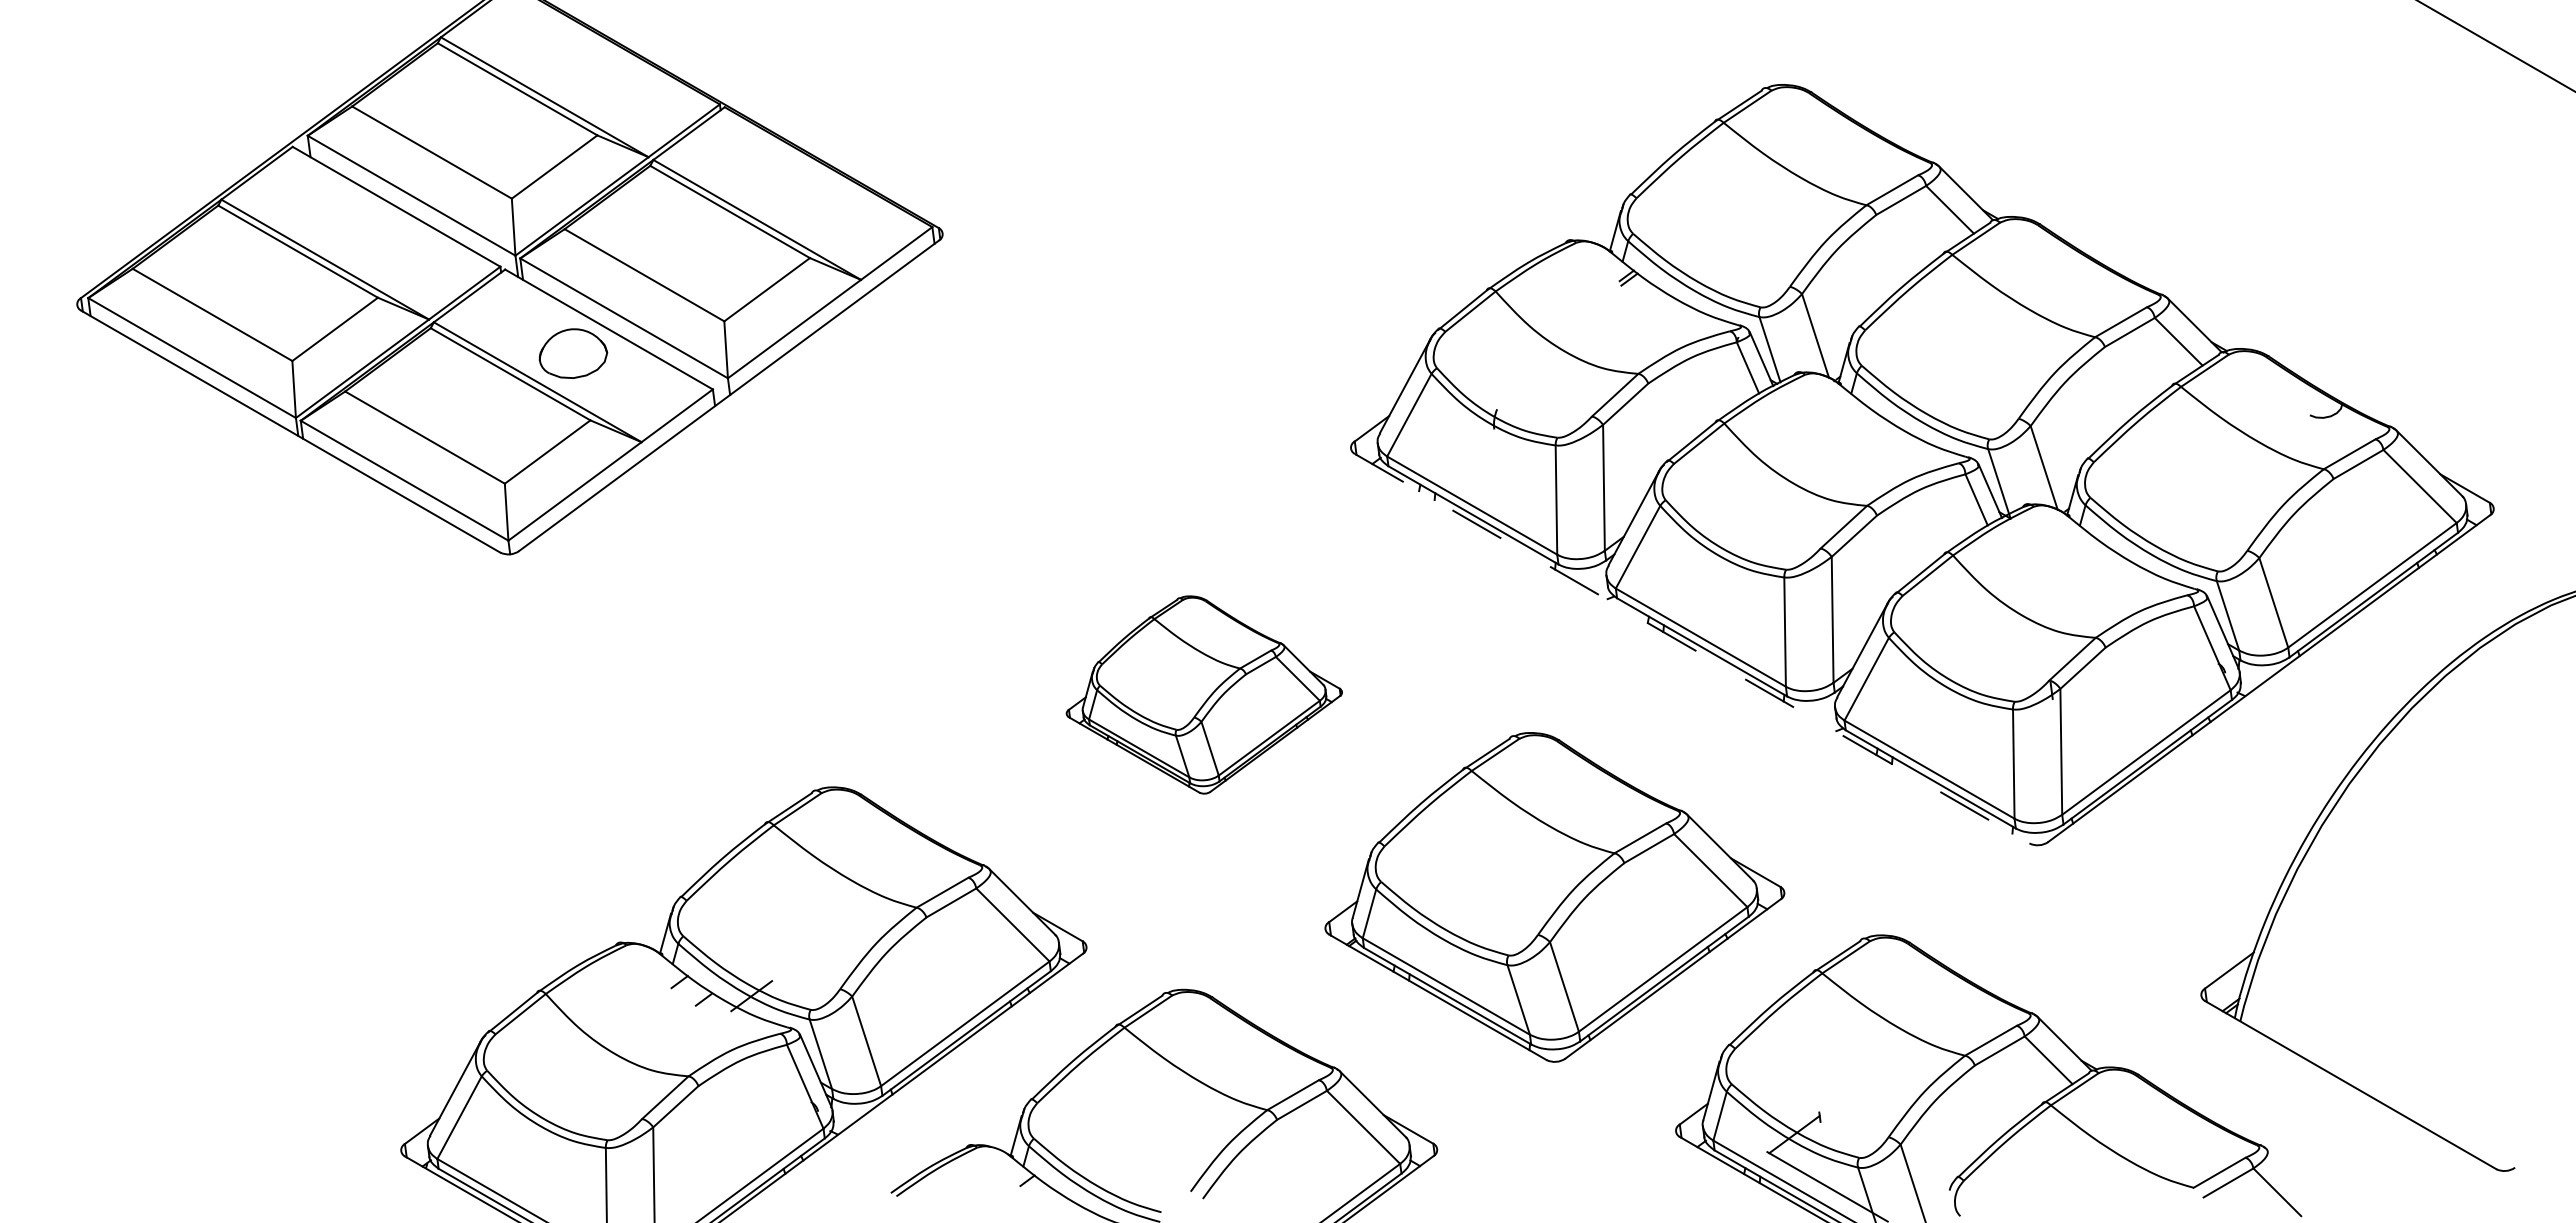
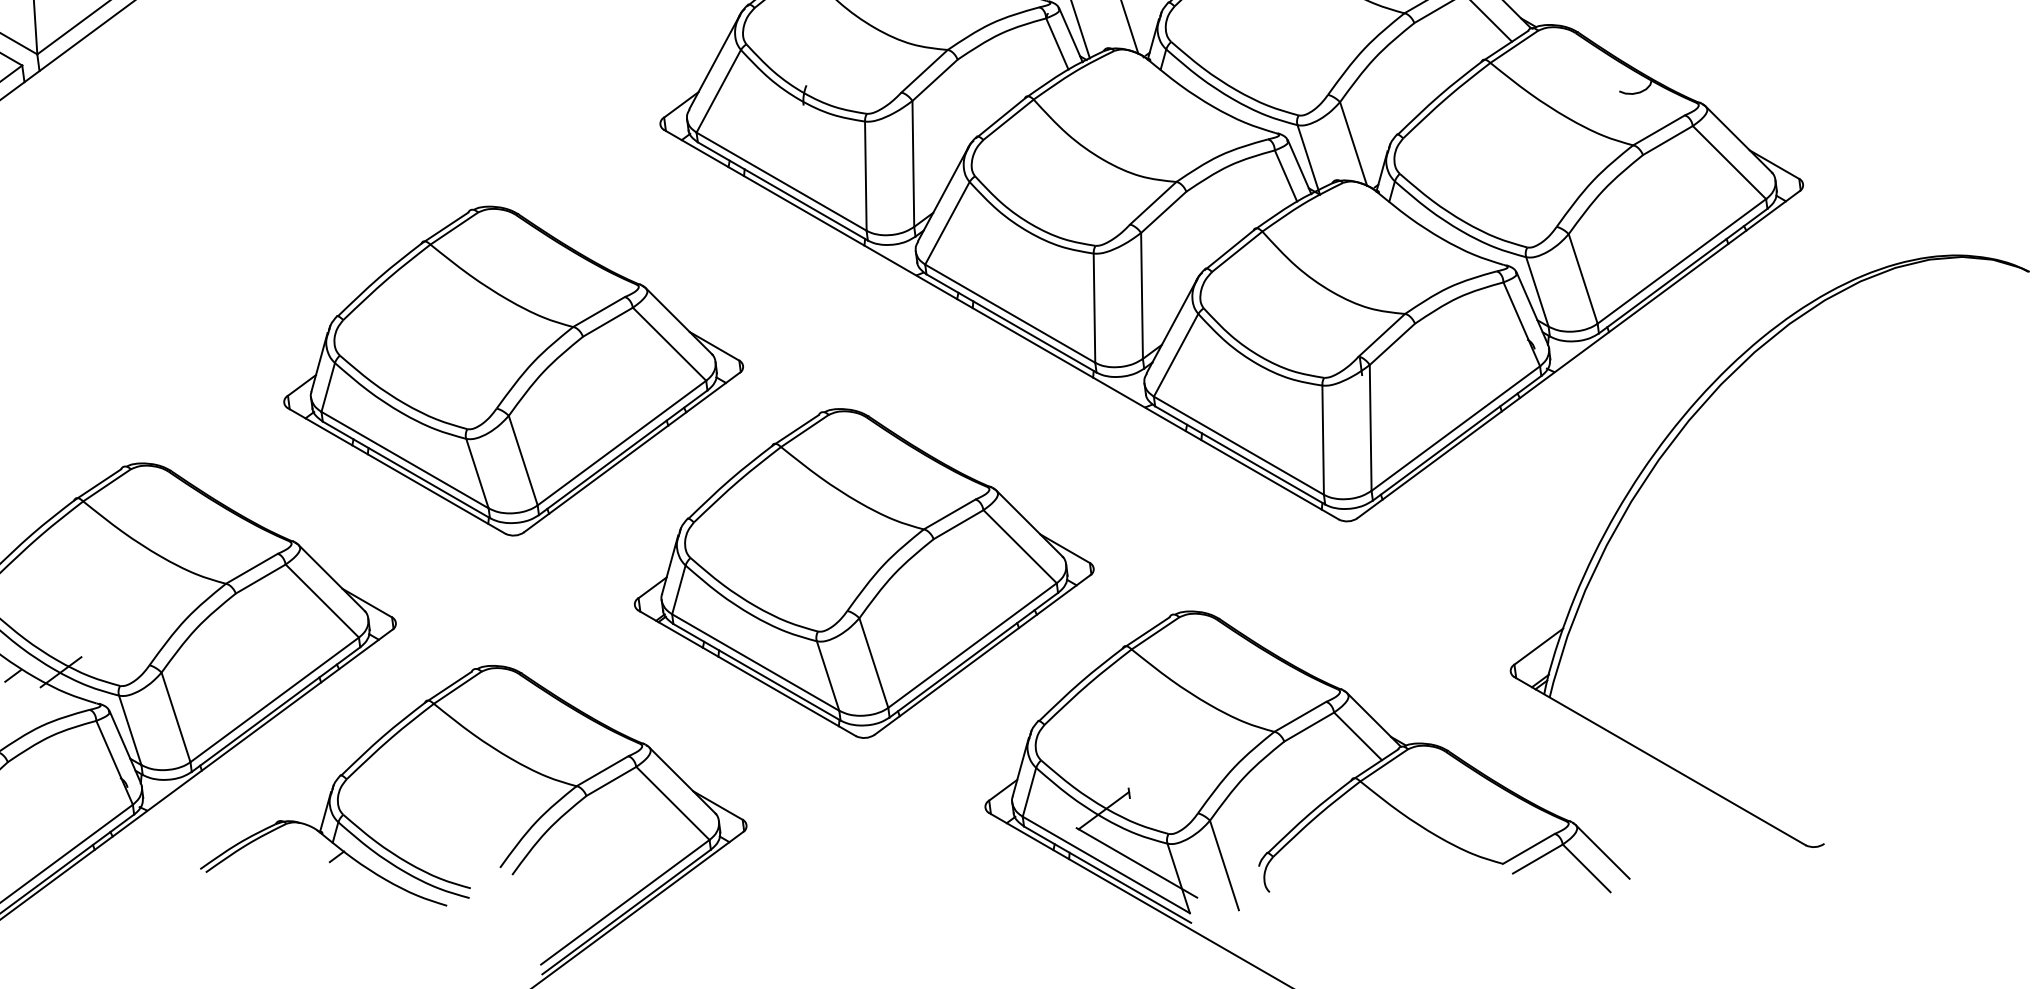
line: (1692, 648) -> (1001, 324), dashed -> solid
part: (1204, 694) -> (513, 370), size x1.67
line: (2293, 1175) -> (1602, 851), added

